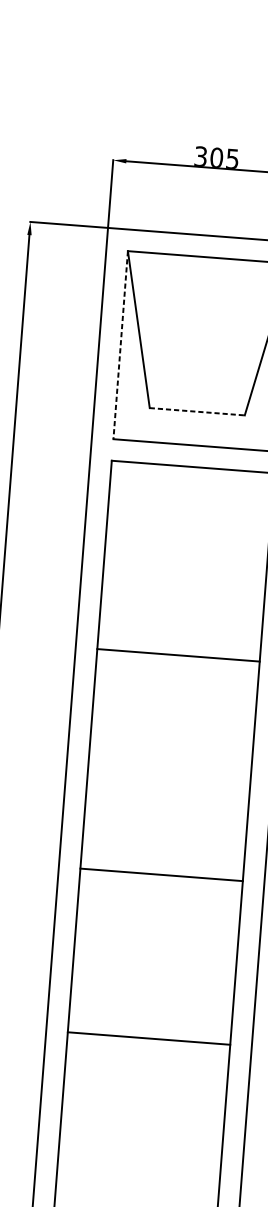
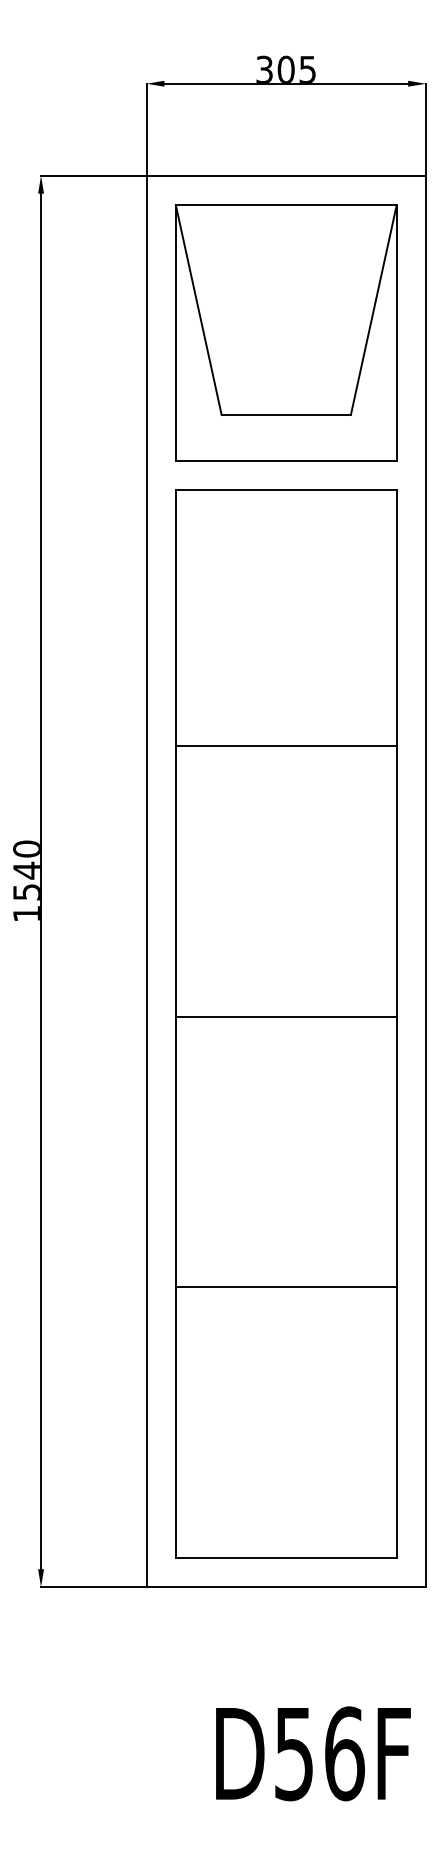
line: (120, 344) -> (175, 332), dashed -> solid
line: (197, 411) -> (286, 414), dashed -> solid
line: (161, 874) -> (285, 1016), moved
line: (148, 1038) -> (285, 1287), moved

